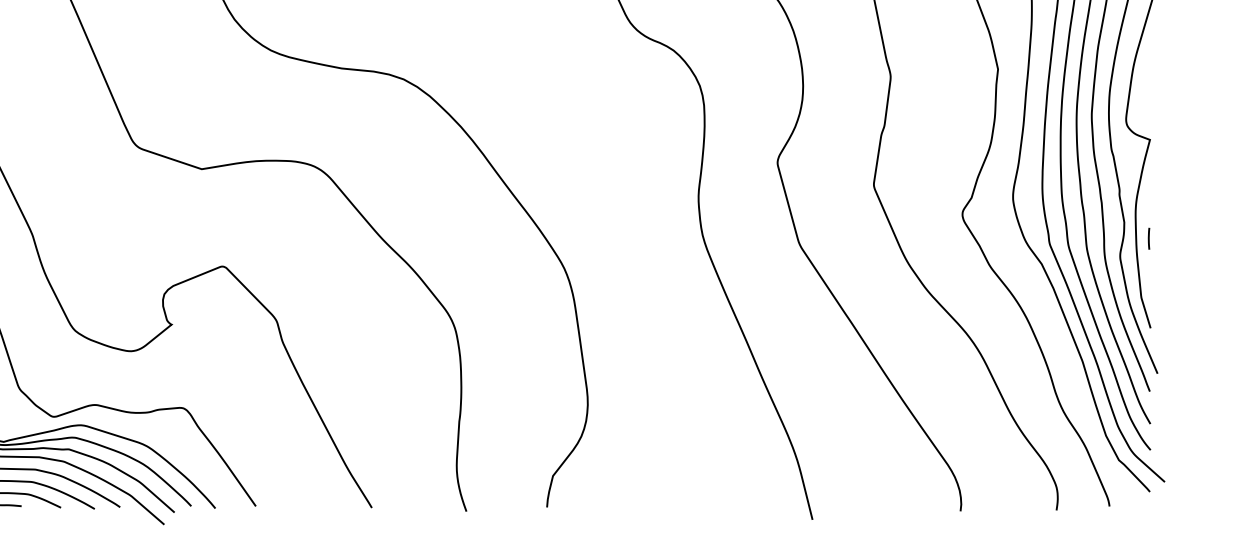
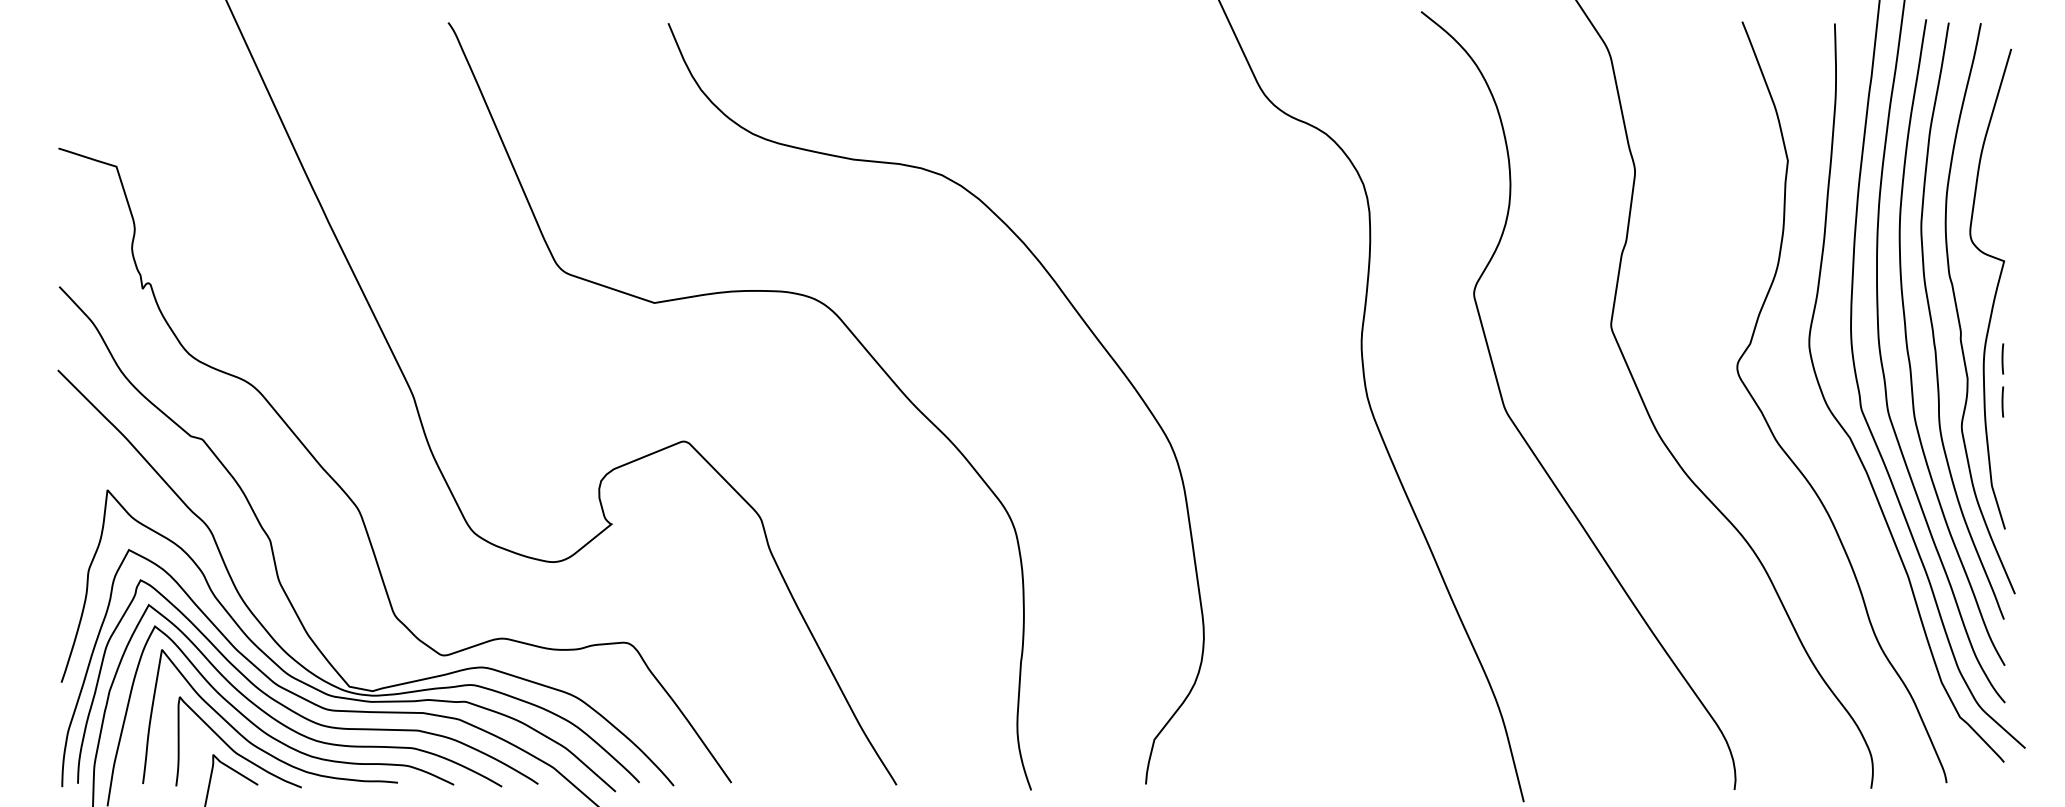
line: (1148, 208) -> (2002, 358), added

